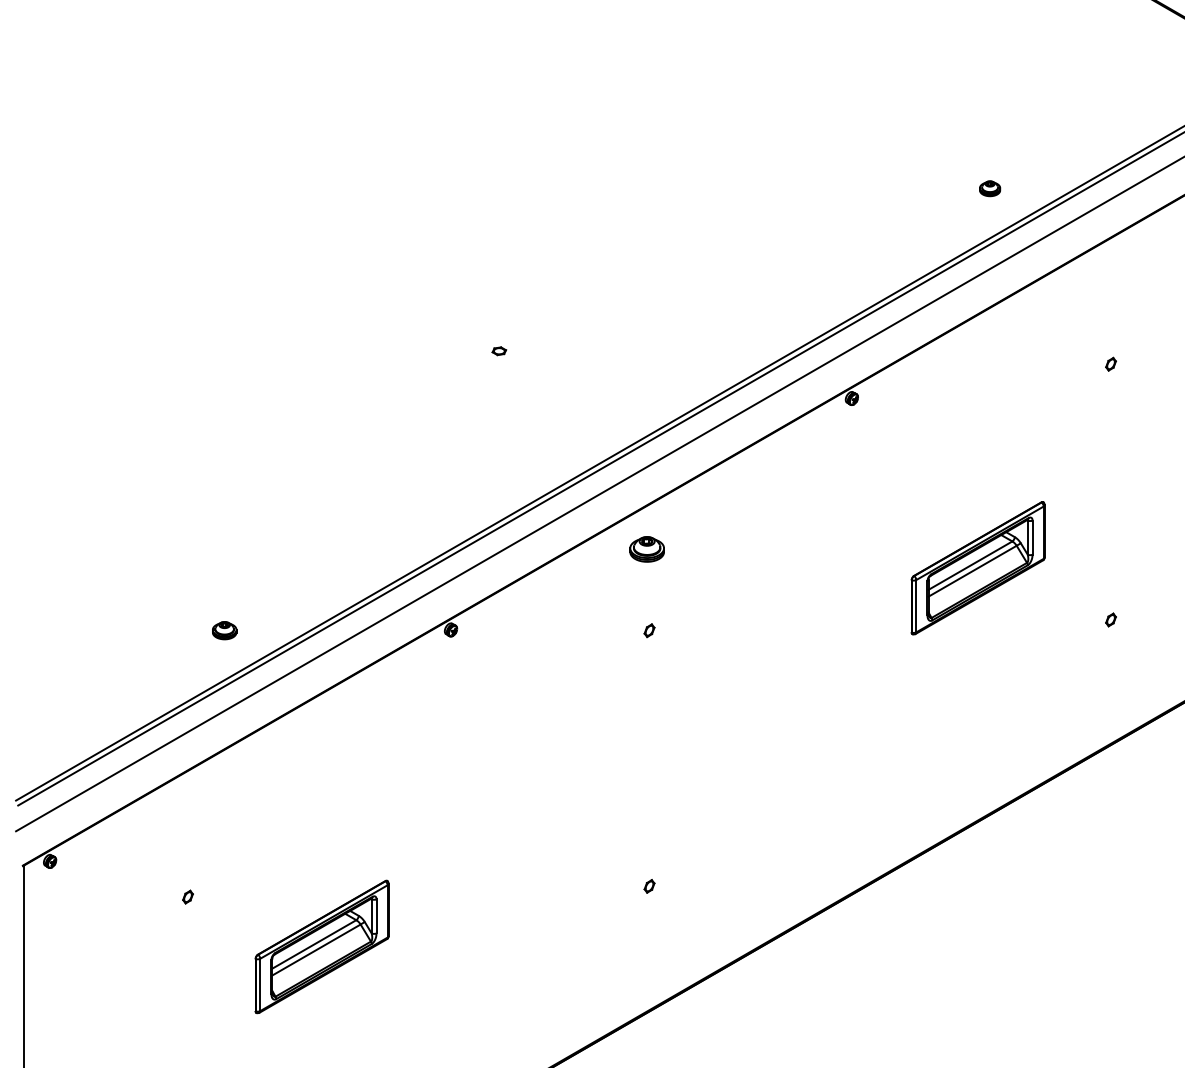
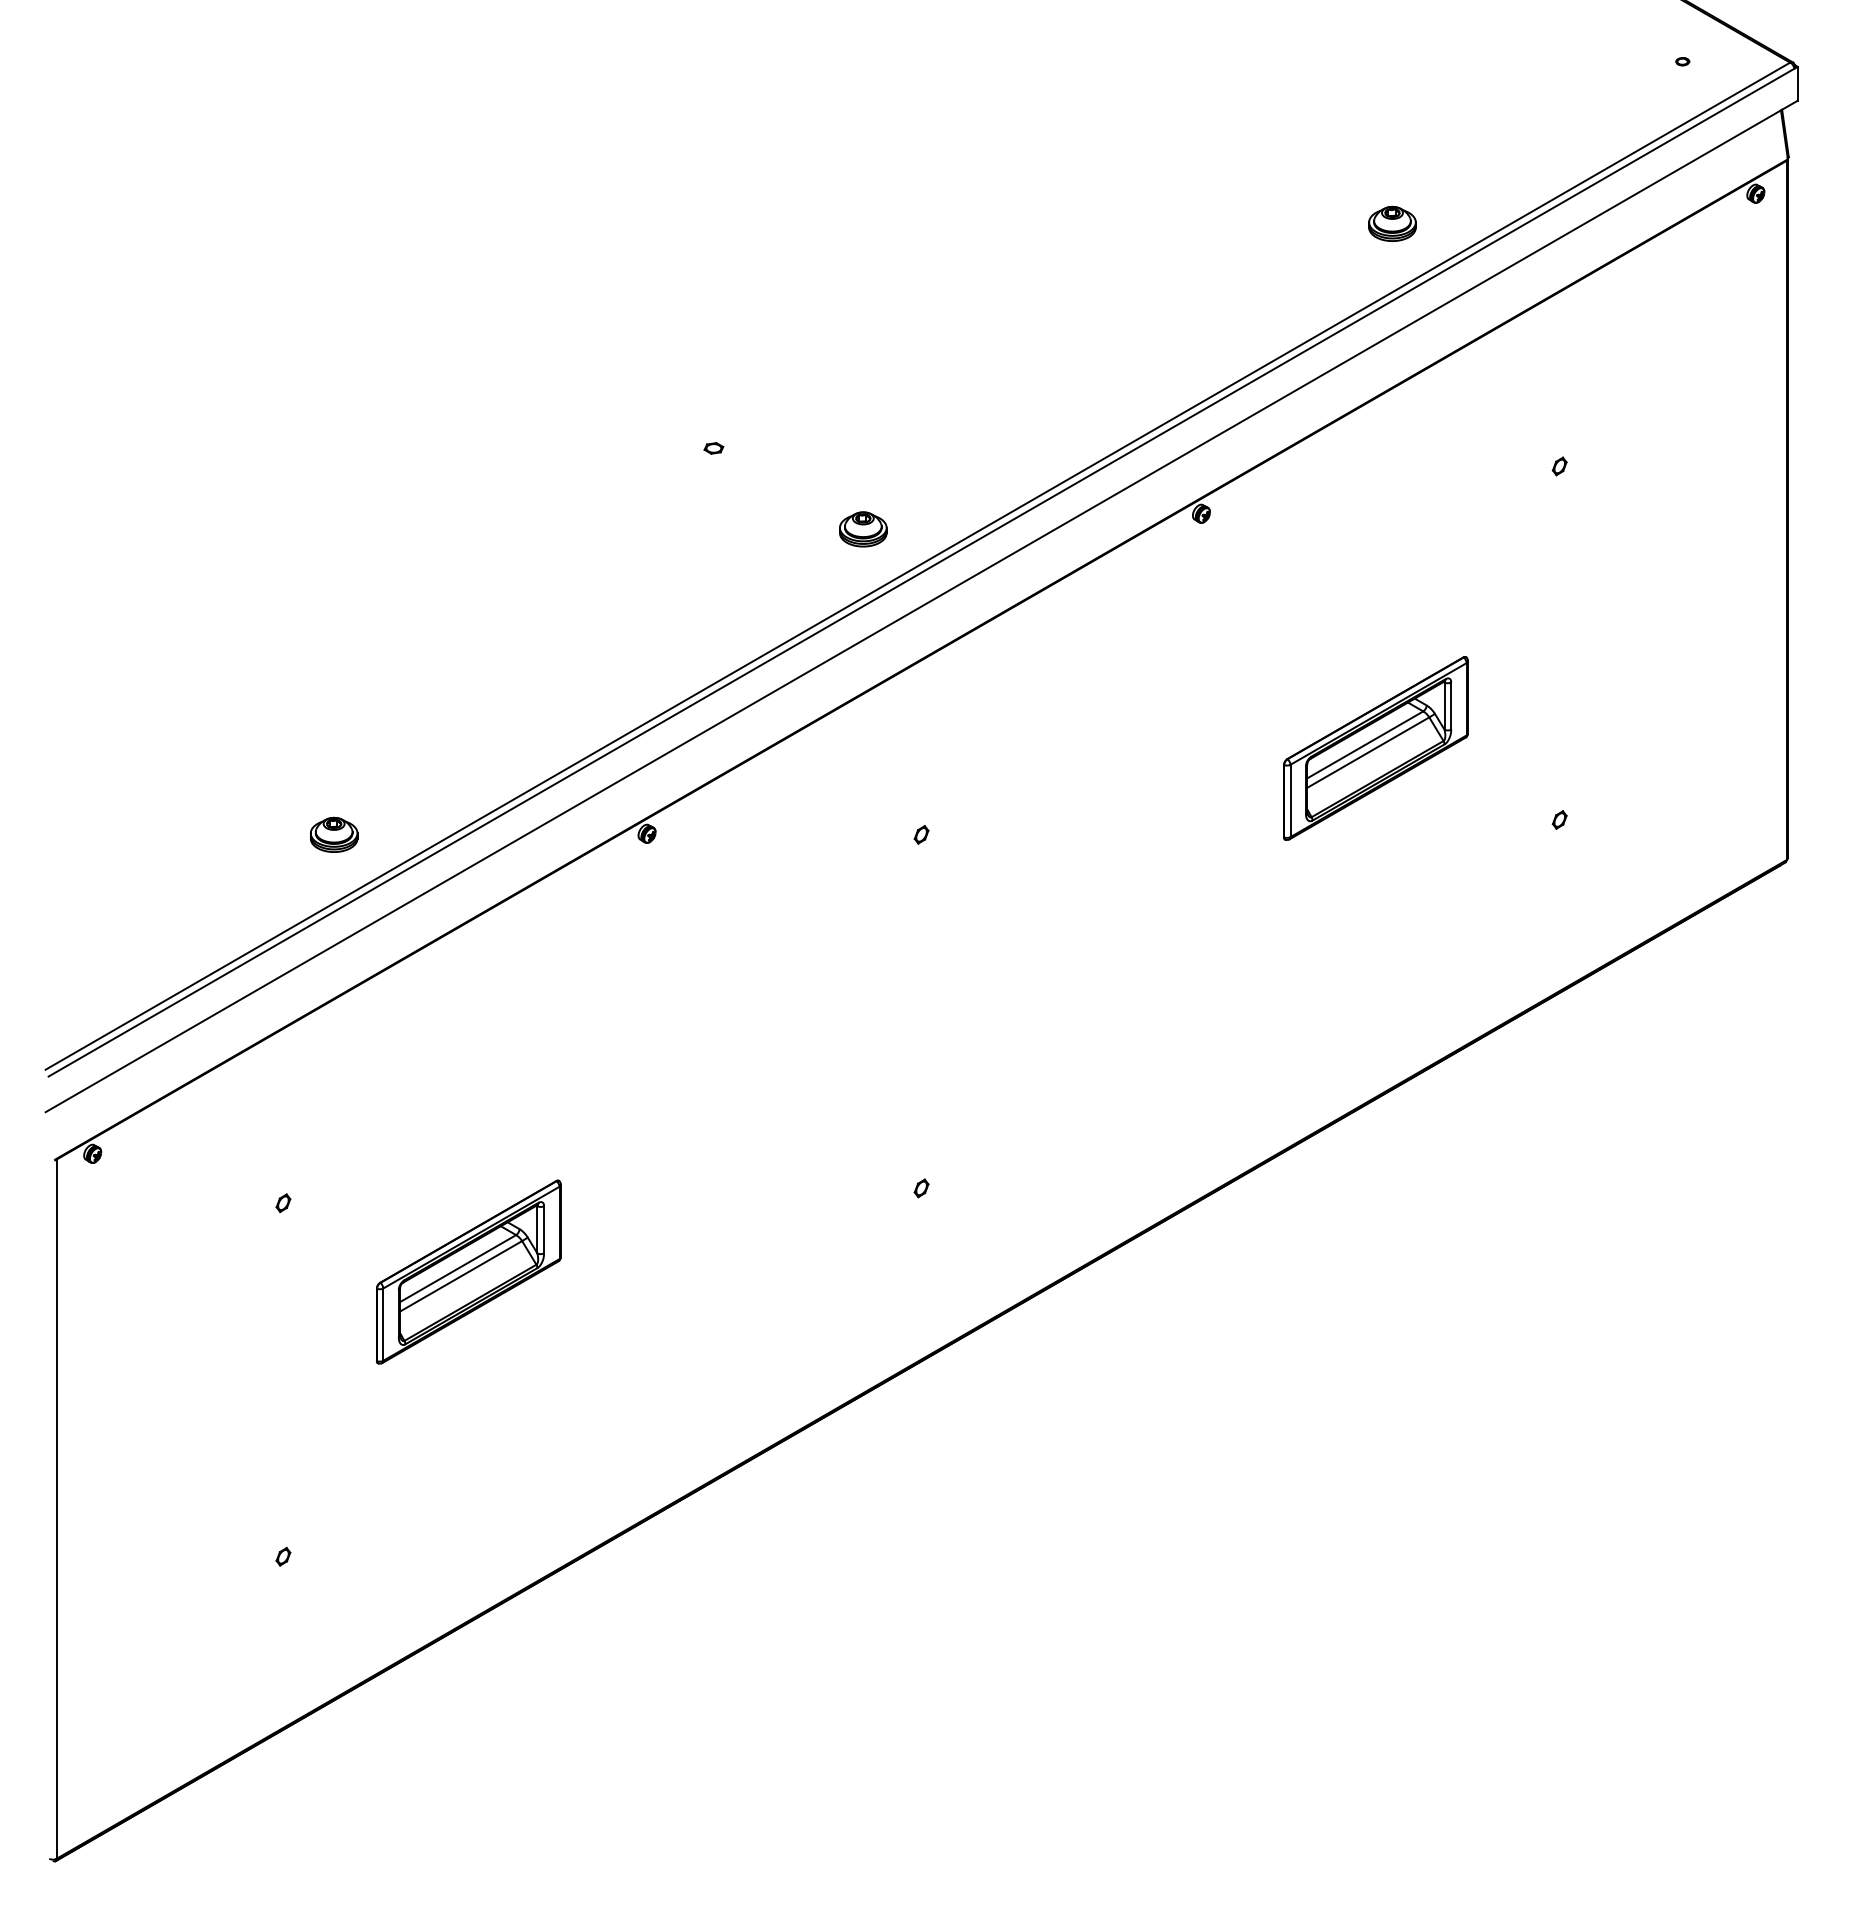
part: (990, 188) -> (1392, 223), size x1.67
part: (647, 549) -> (863, 529), moved
part: (224, 630) -> (333, 834), size x1.43

